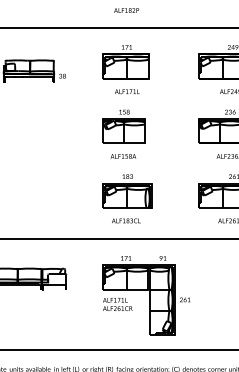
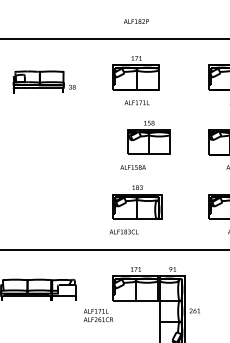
part: (123, 126) -> (148, 137), moved
text: (126, 220) -> (124, 231), moved
text: (117, 304) -> (98, 315), moved

